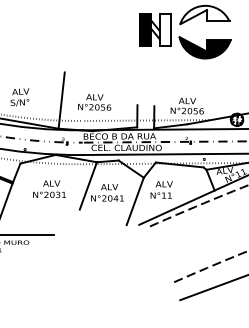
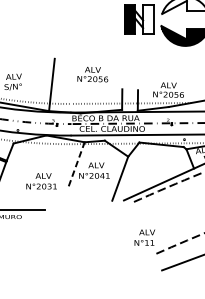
text: (94, 102) -> (92, 74), moved
line: (88, 185) -> (76, 163), solid -> dashed
text: (49, 188) -> (41, 180), moved
text: (161, 189) -> (144, 237), moved

